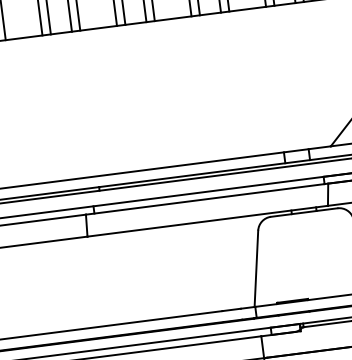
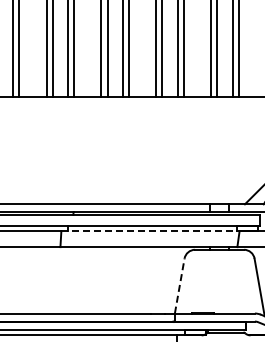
line: (205, 199) -> (149, 231), solid -> dashed
line: (256, 269) -> (179, 286), solid -> dashed

